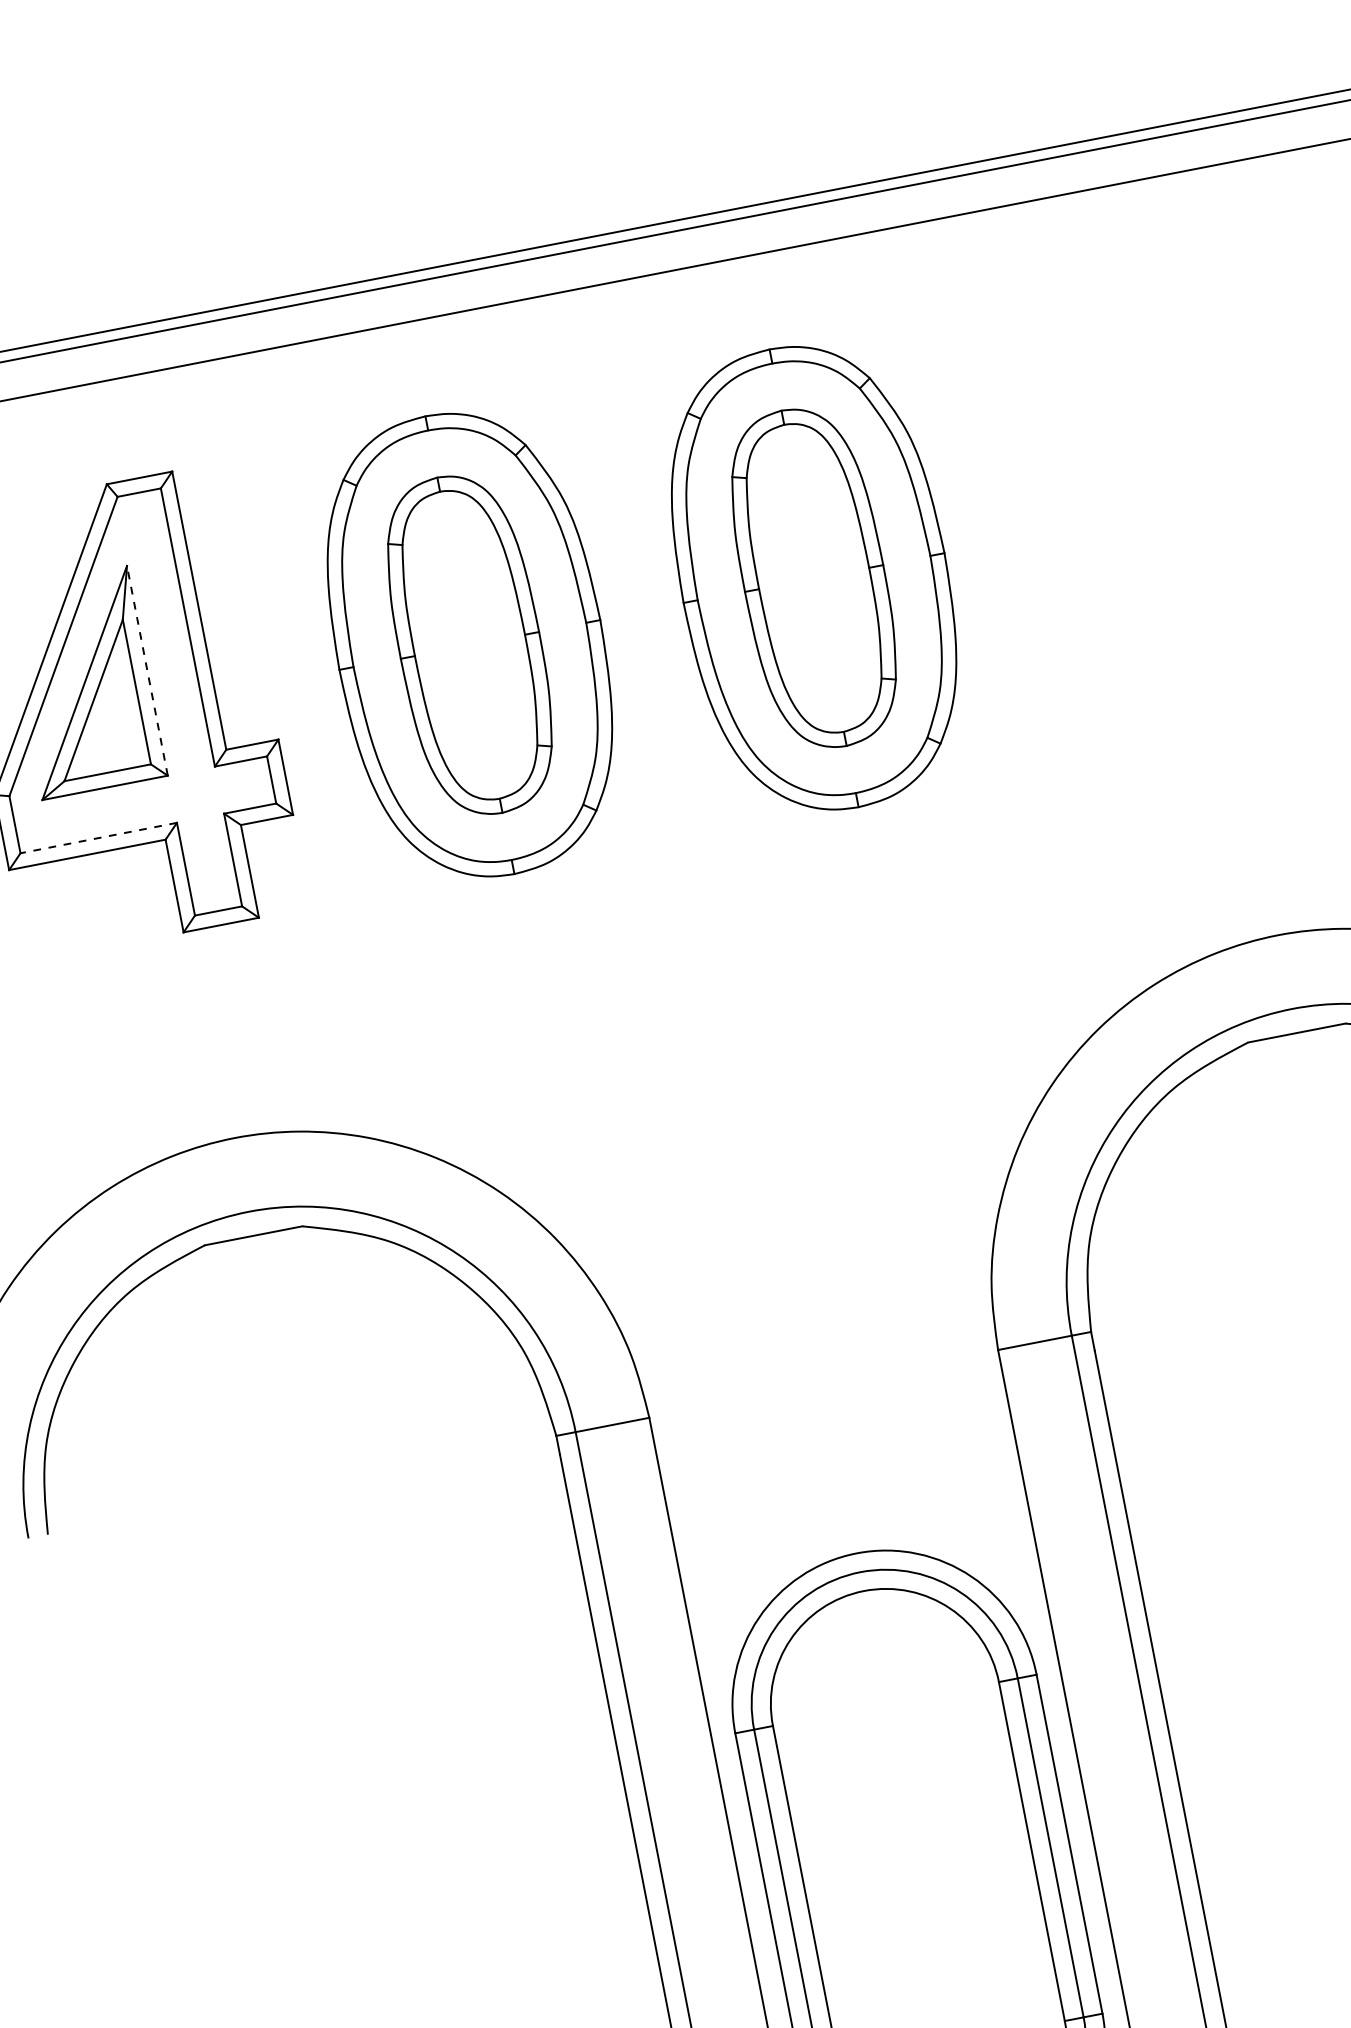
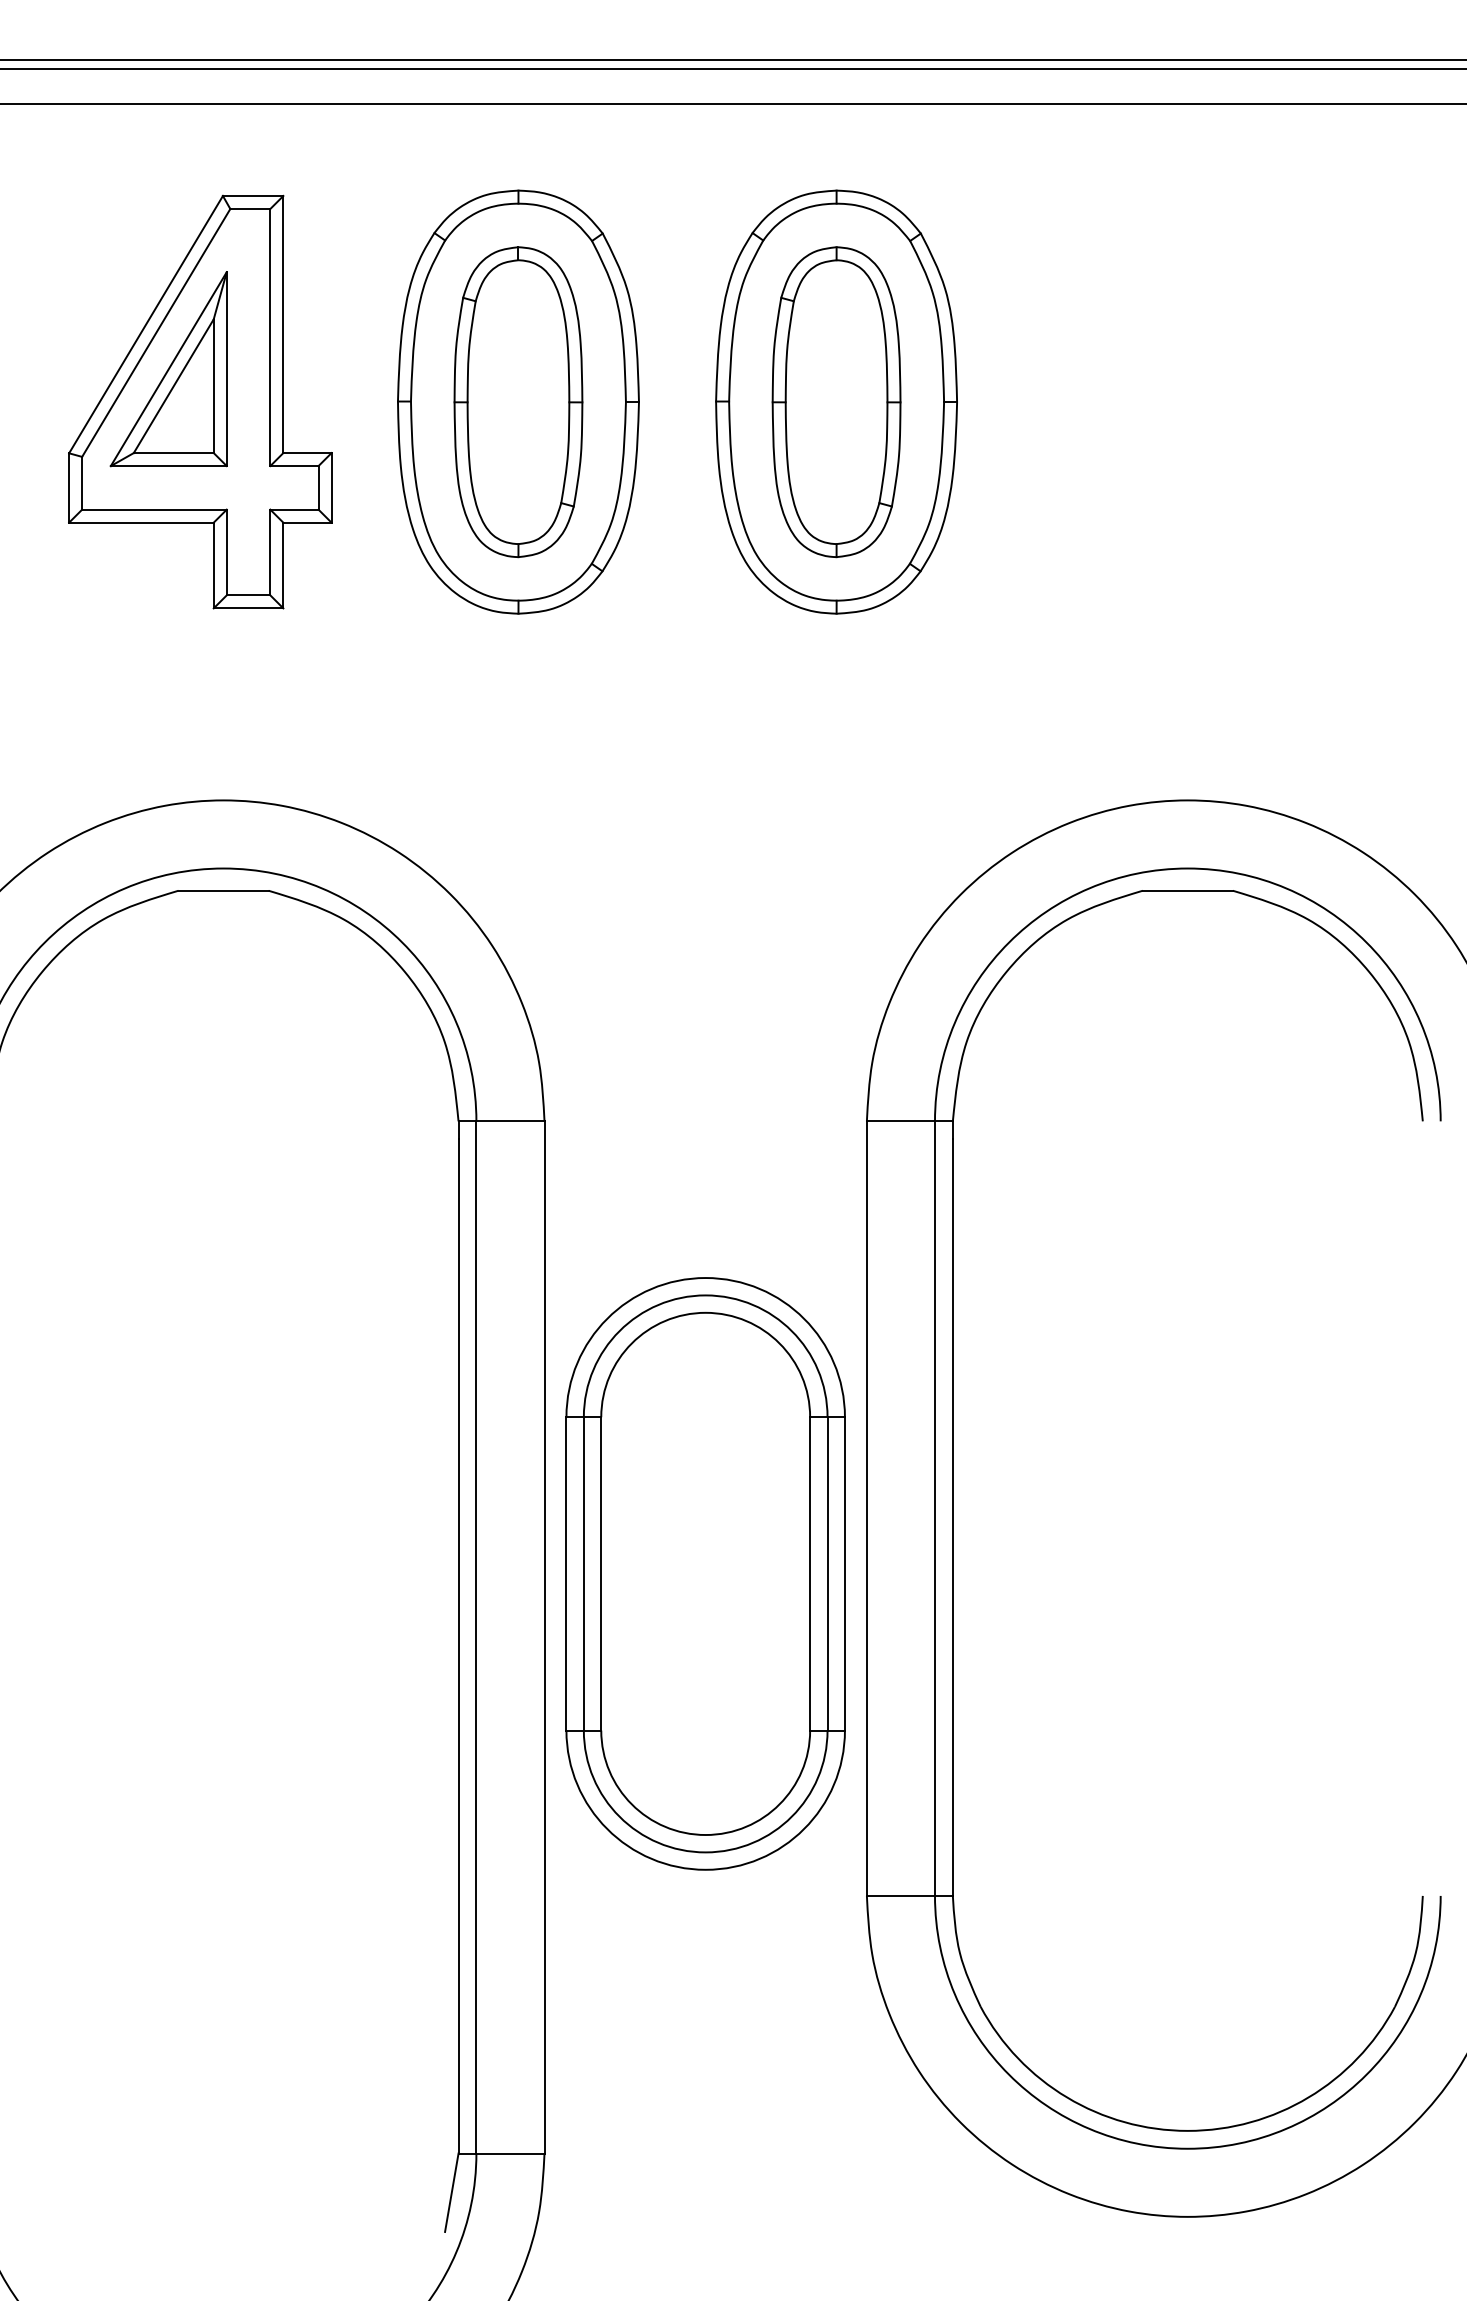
line: (147, 671) -> (226, 369), dashed -> solid
line: (97, 838) -> (153, 509), dashed -> solid

